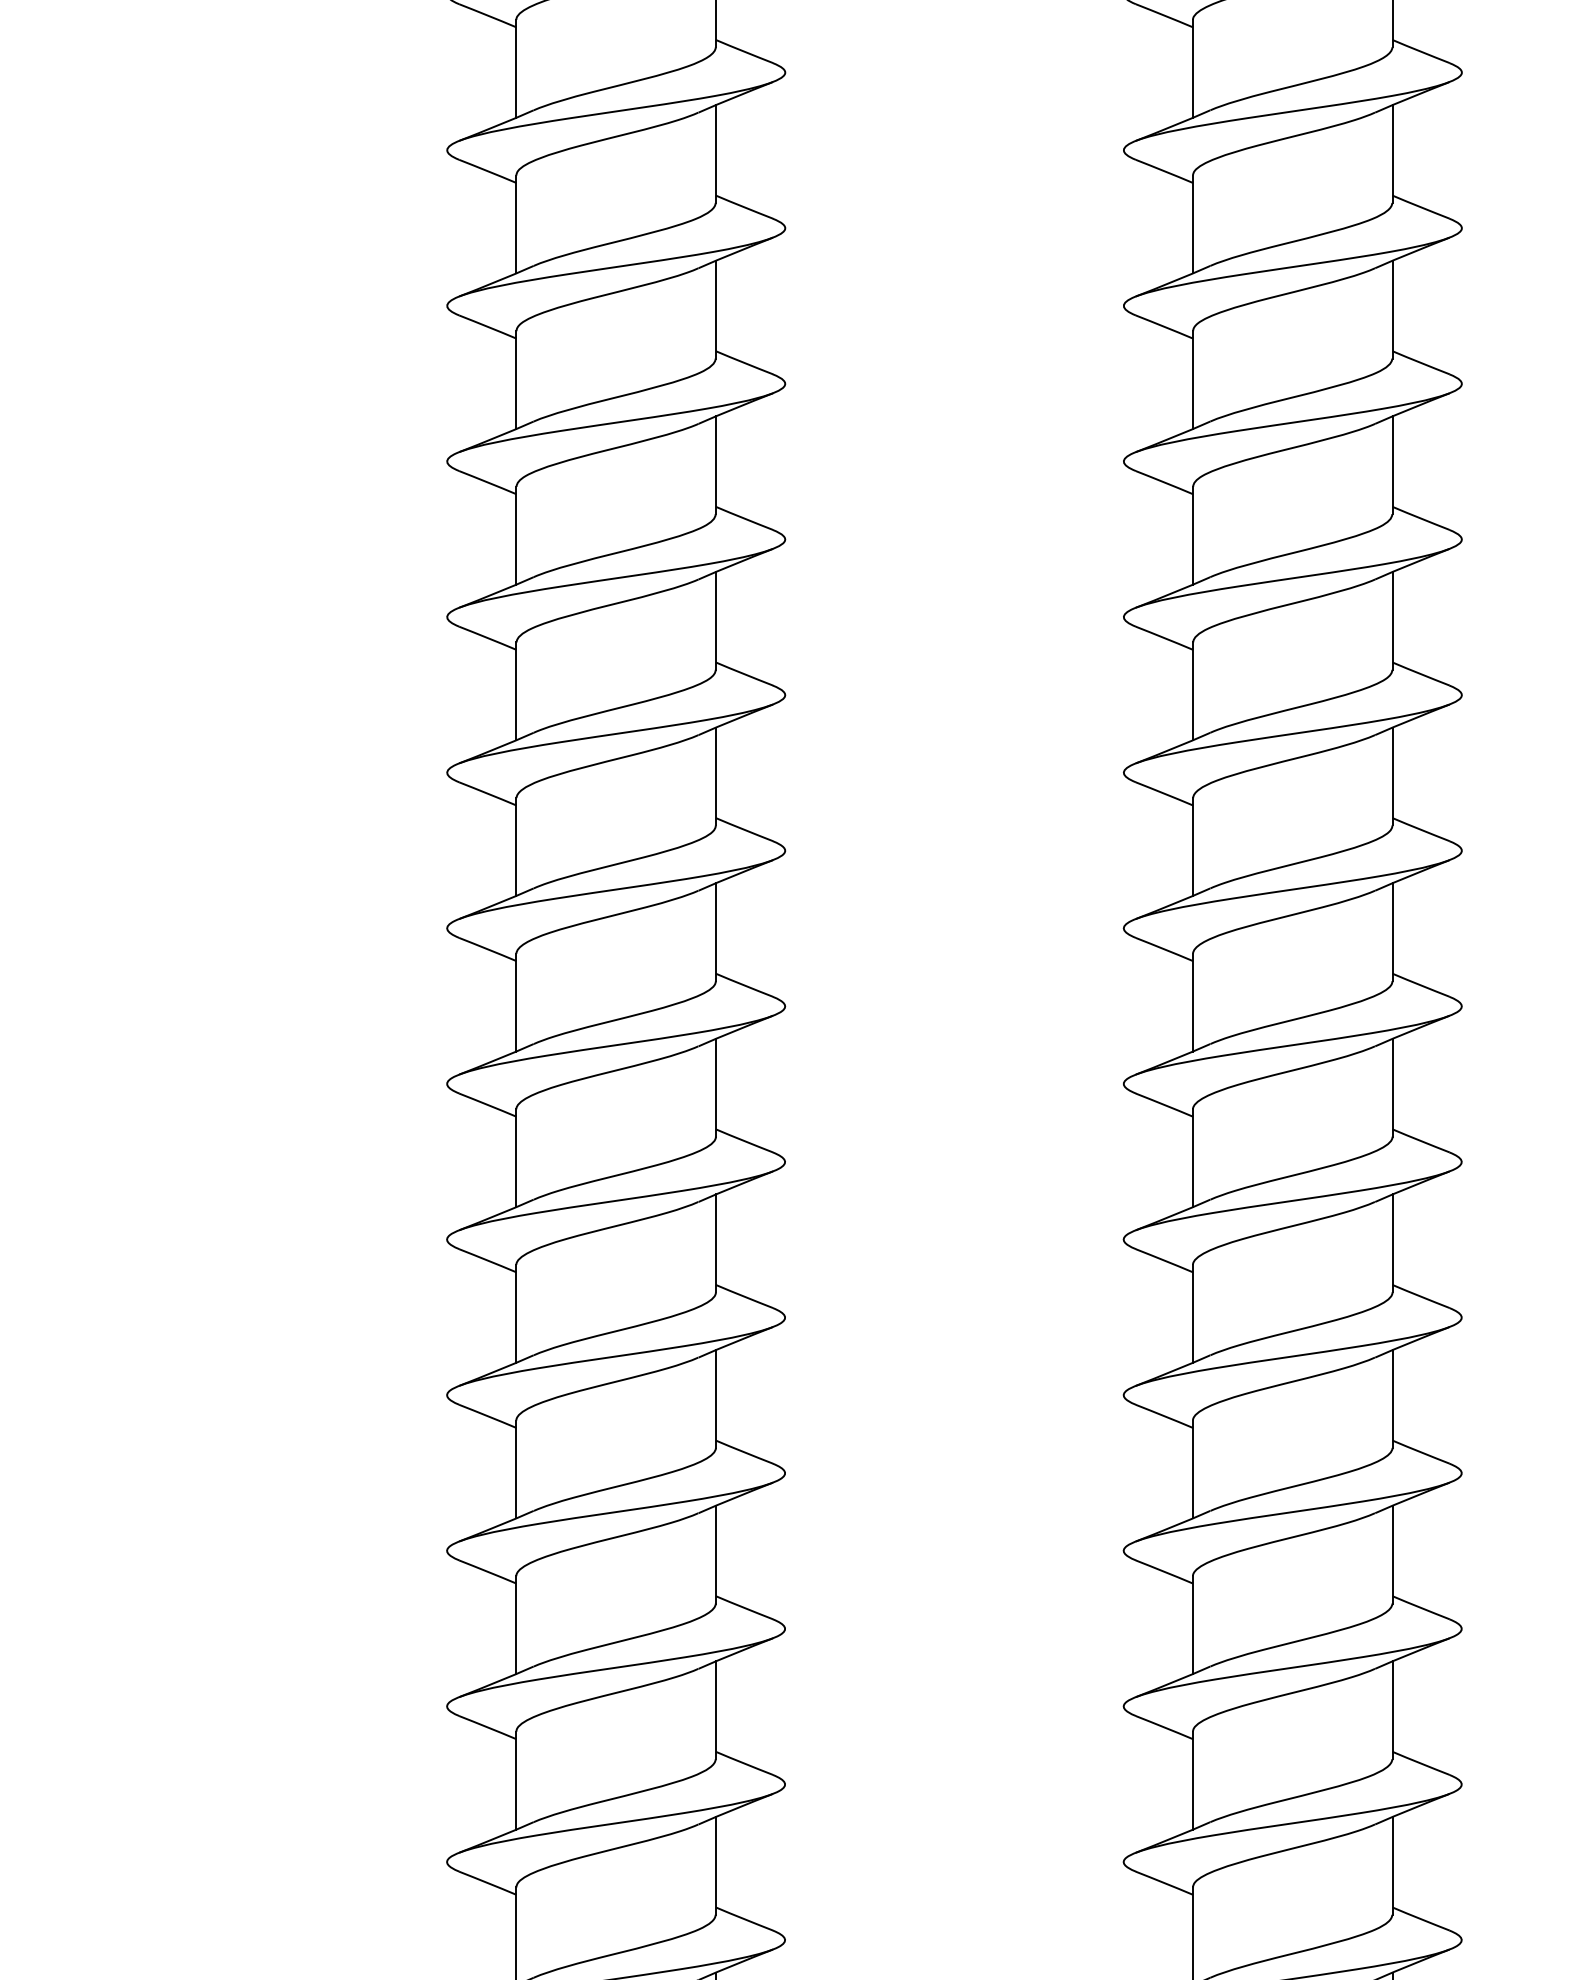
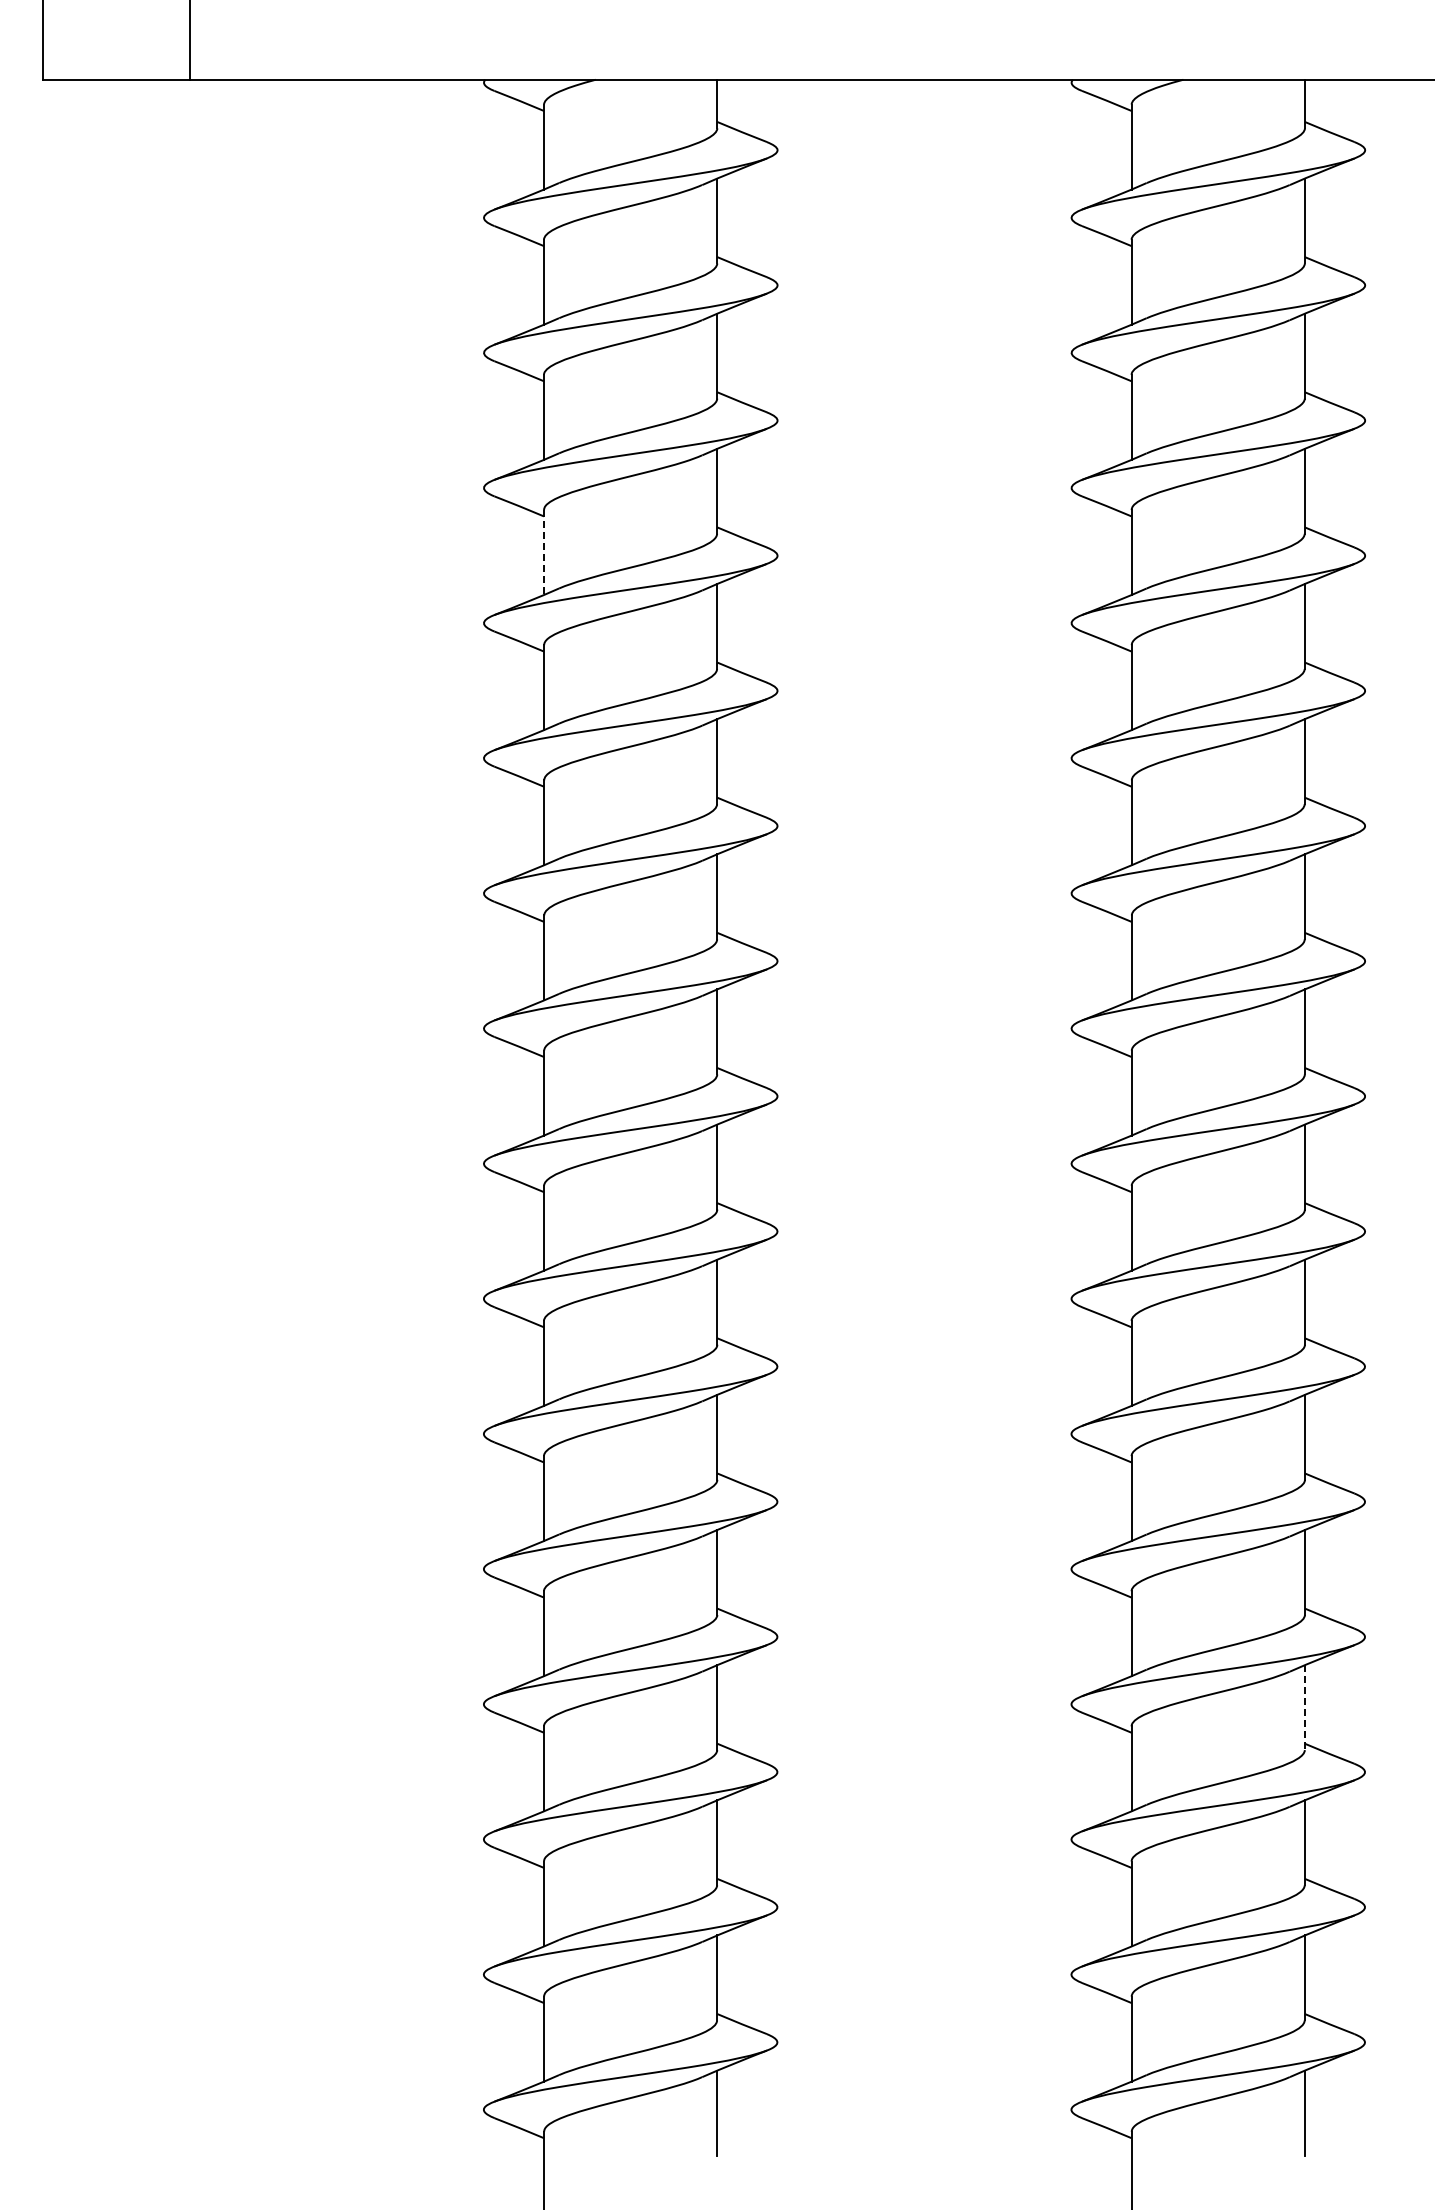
line: (515, 225) -> (543, 553), solid -> dashed
line: (1392, 1555) -> (1304, 1708), solid -> dashed

